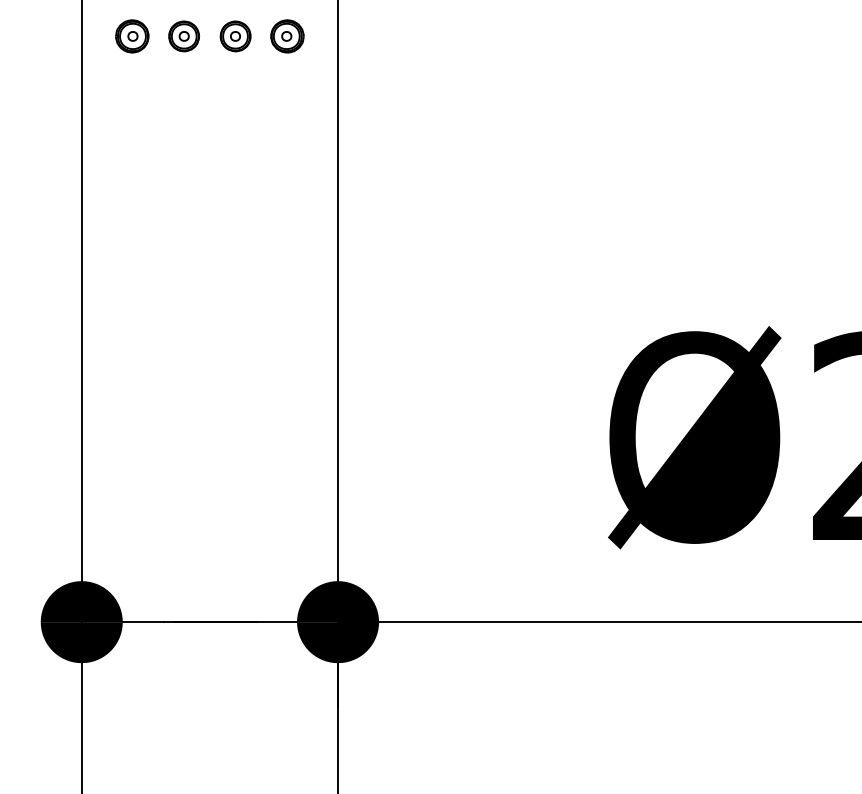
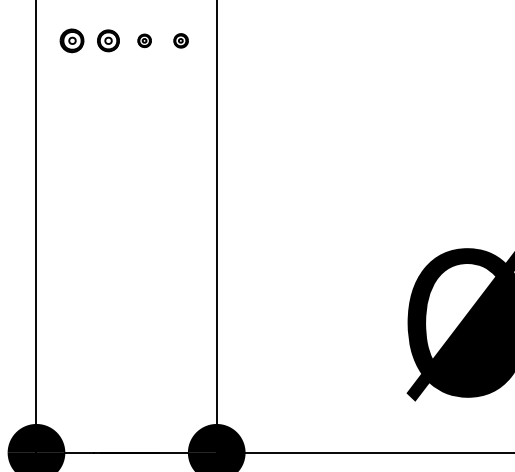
part: (235, 36) -> (144, 40), size x0.6
part: (287, 36) -> (181, 40), size x0.6

